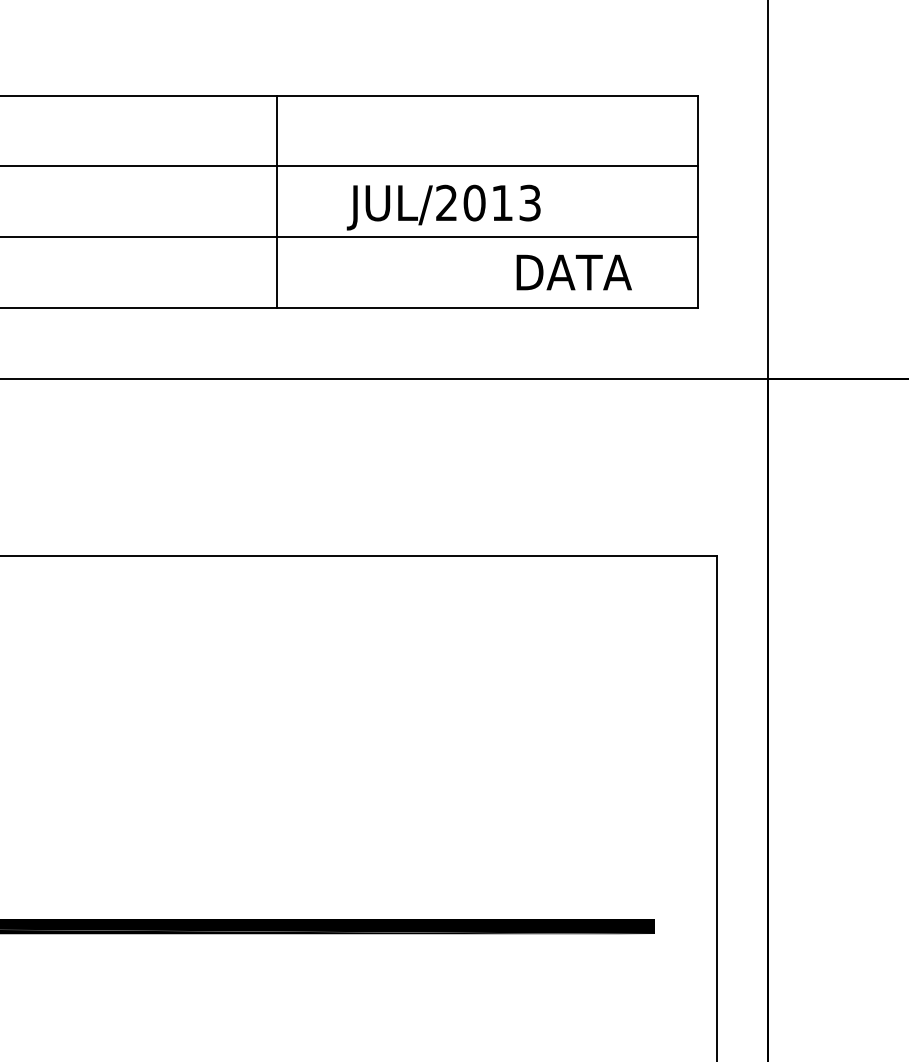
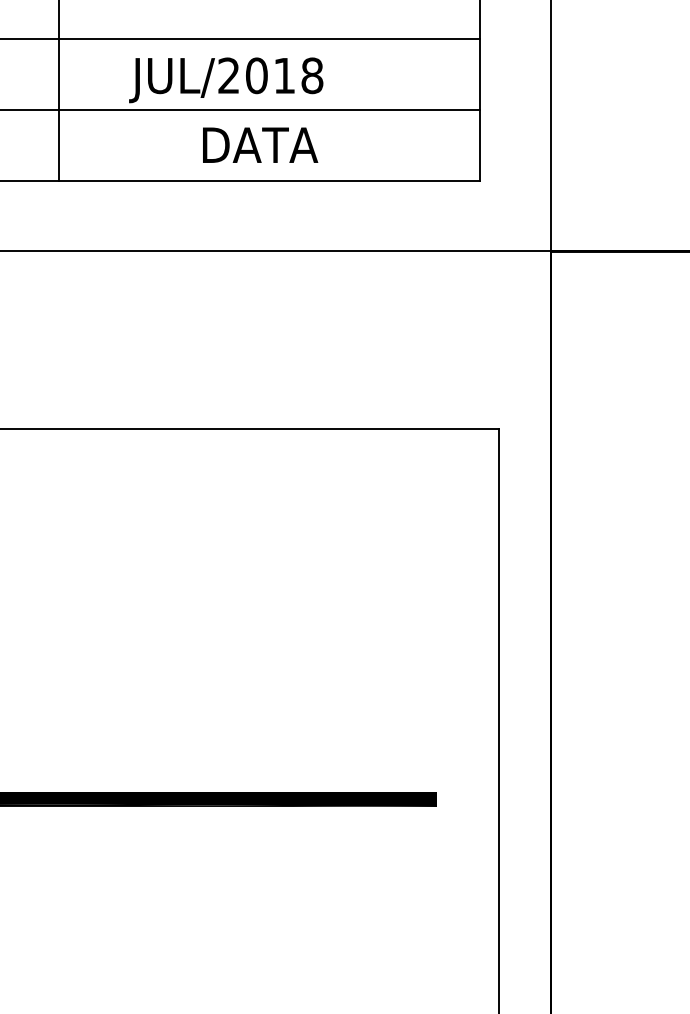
text: (530, 202) -> (312, 75), JUL/2013 -> JUL/2018
text: (573, 272) -> (259, 145), moved

